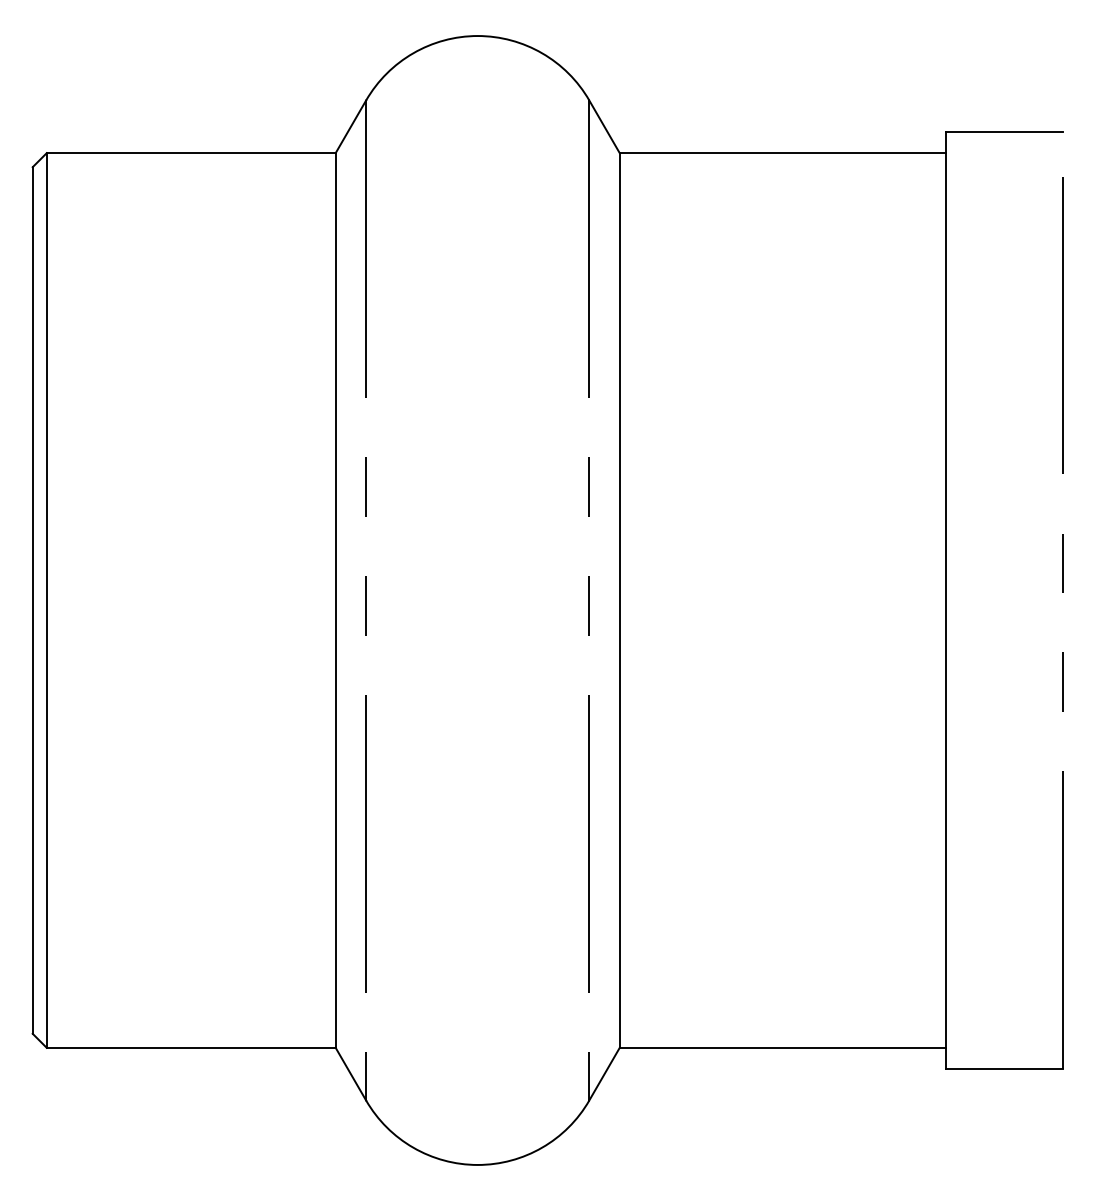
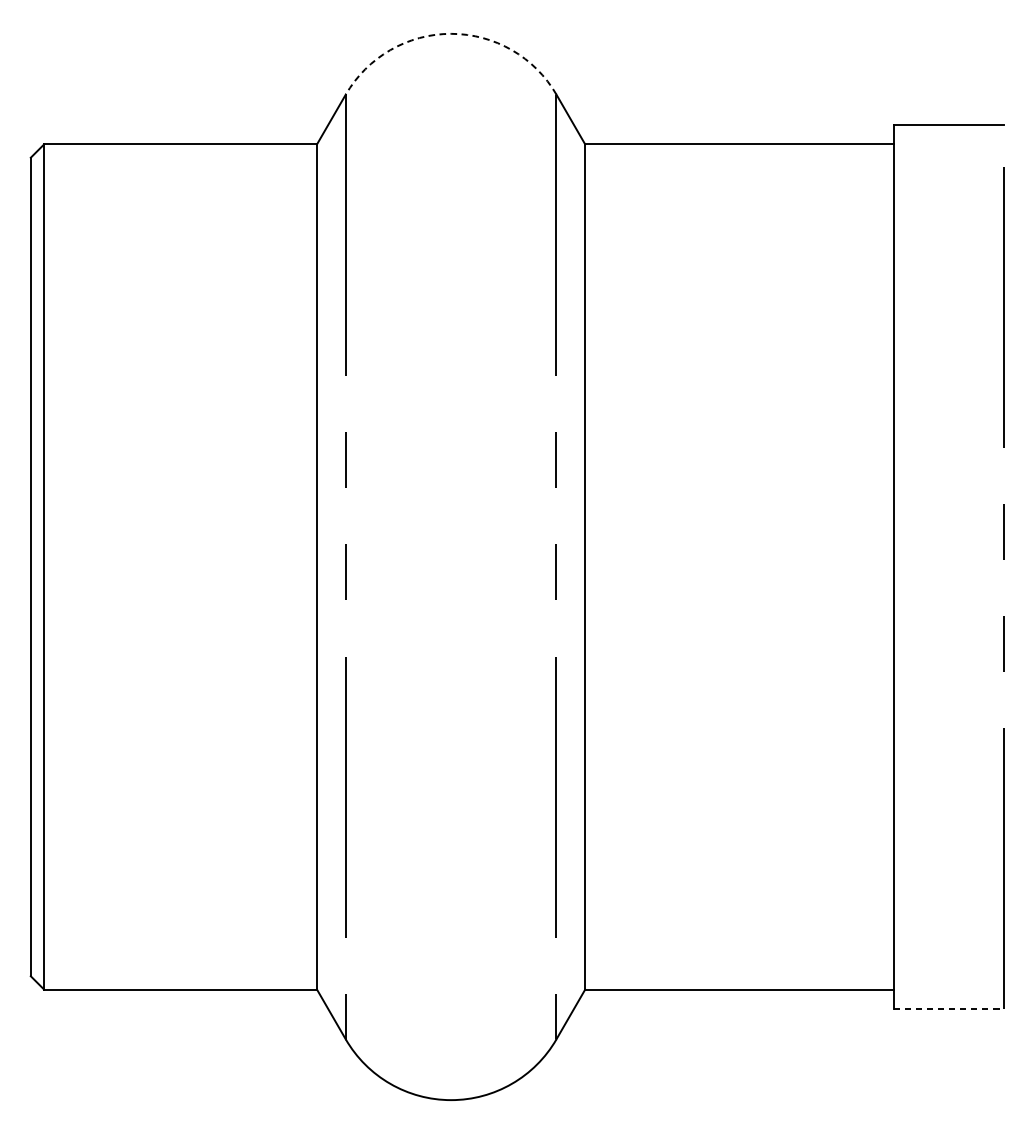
arc: (477, 36) -> (450, 34), solid -> dashed
line: (1004, 1068) -> (948, 1009), solid -> dashed

